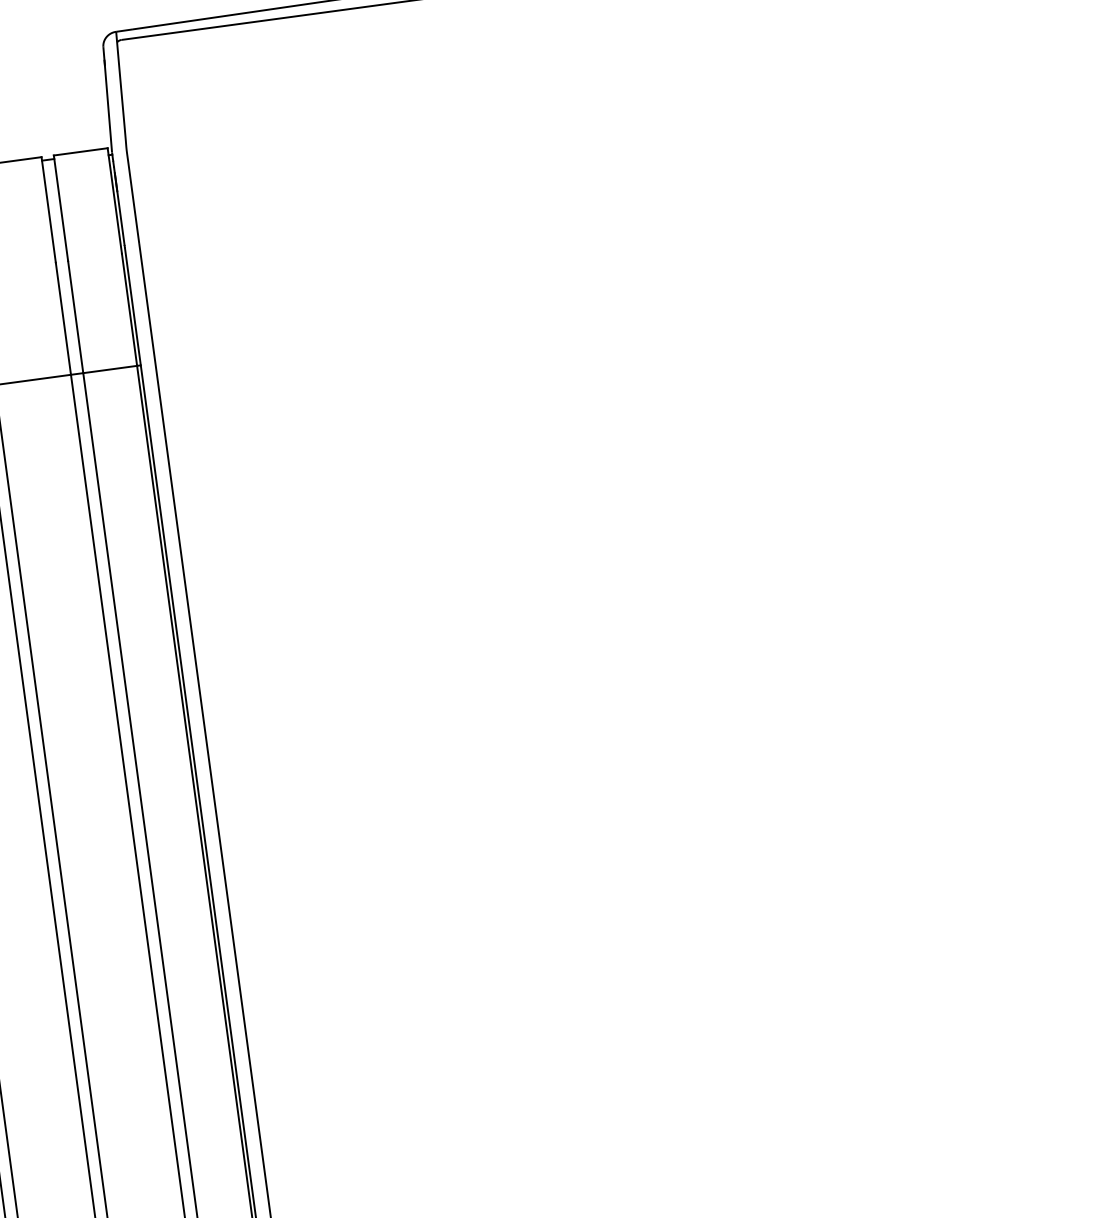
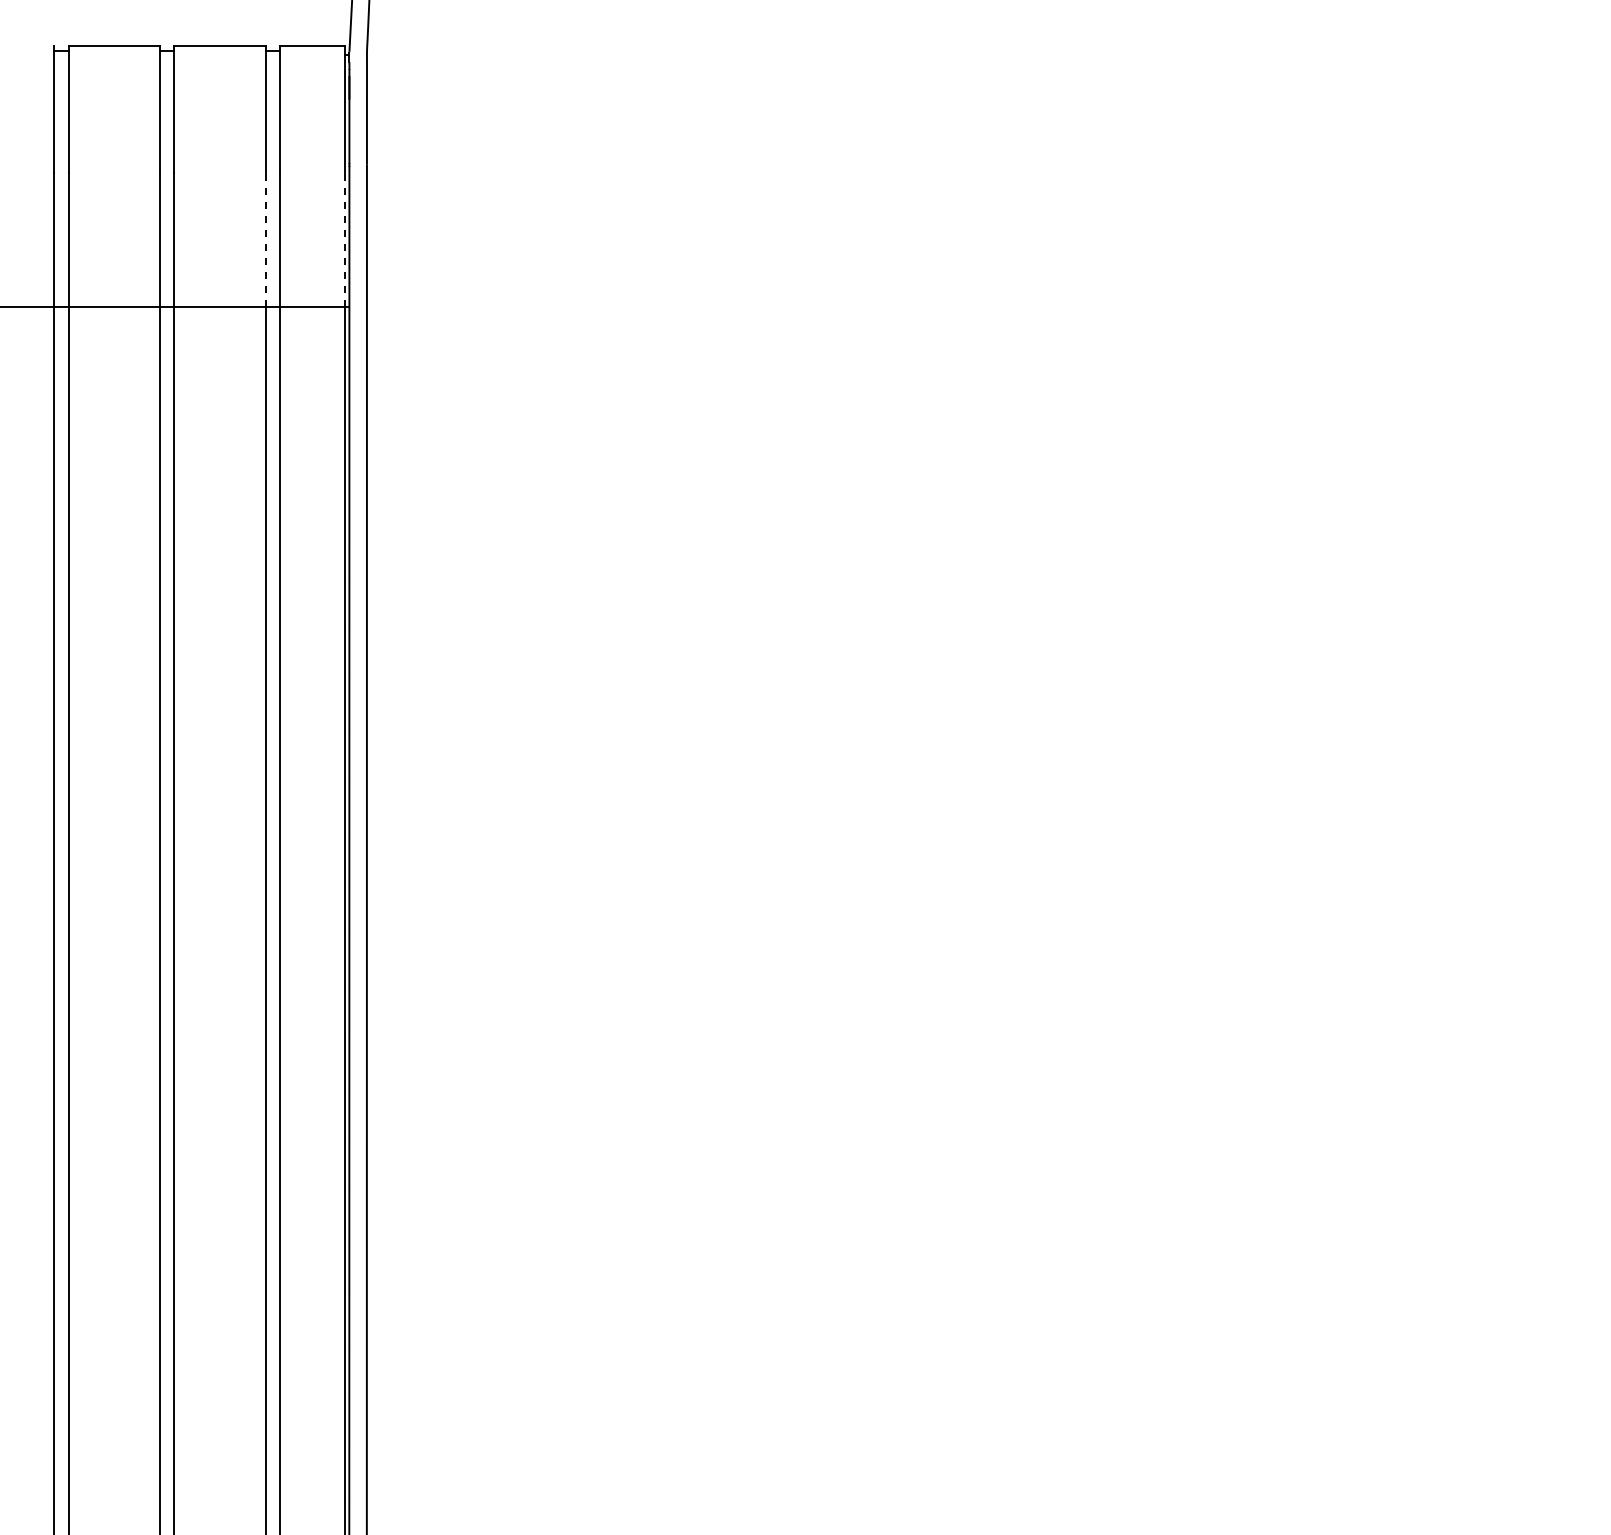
line: (129, 309) -> (344, 239), solid -> dashed
line: (63, 318) -> (265, 239), solid -> dashed

